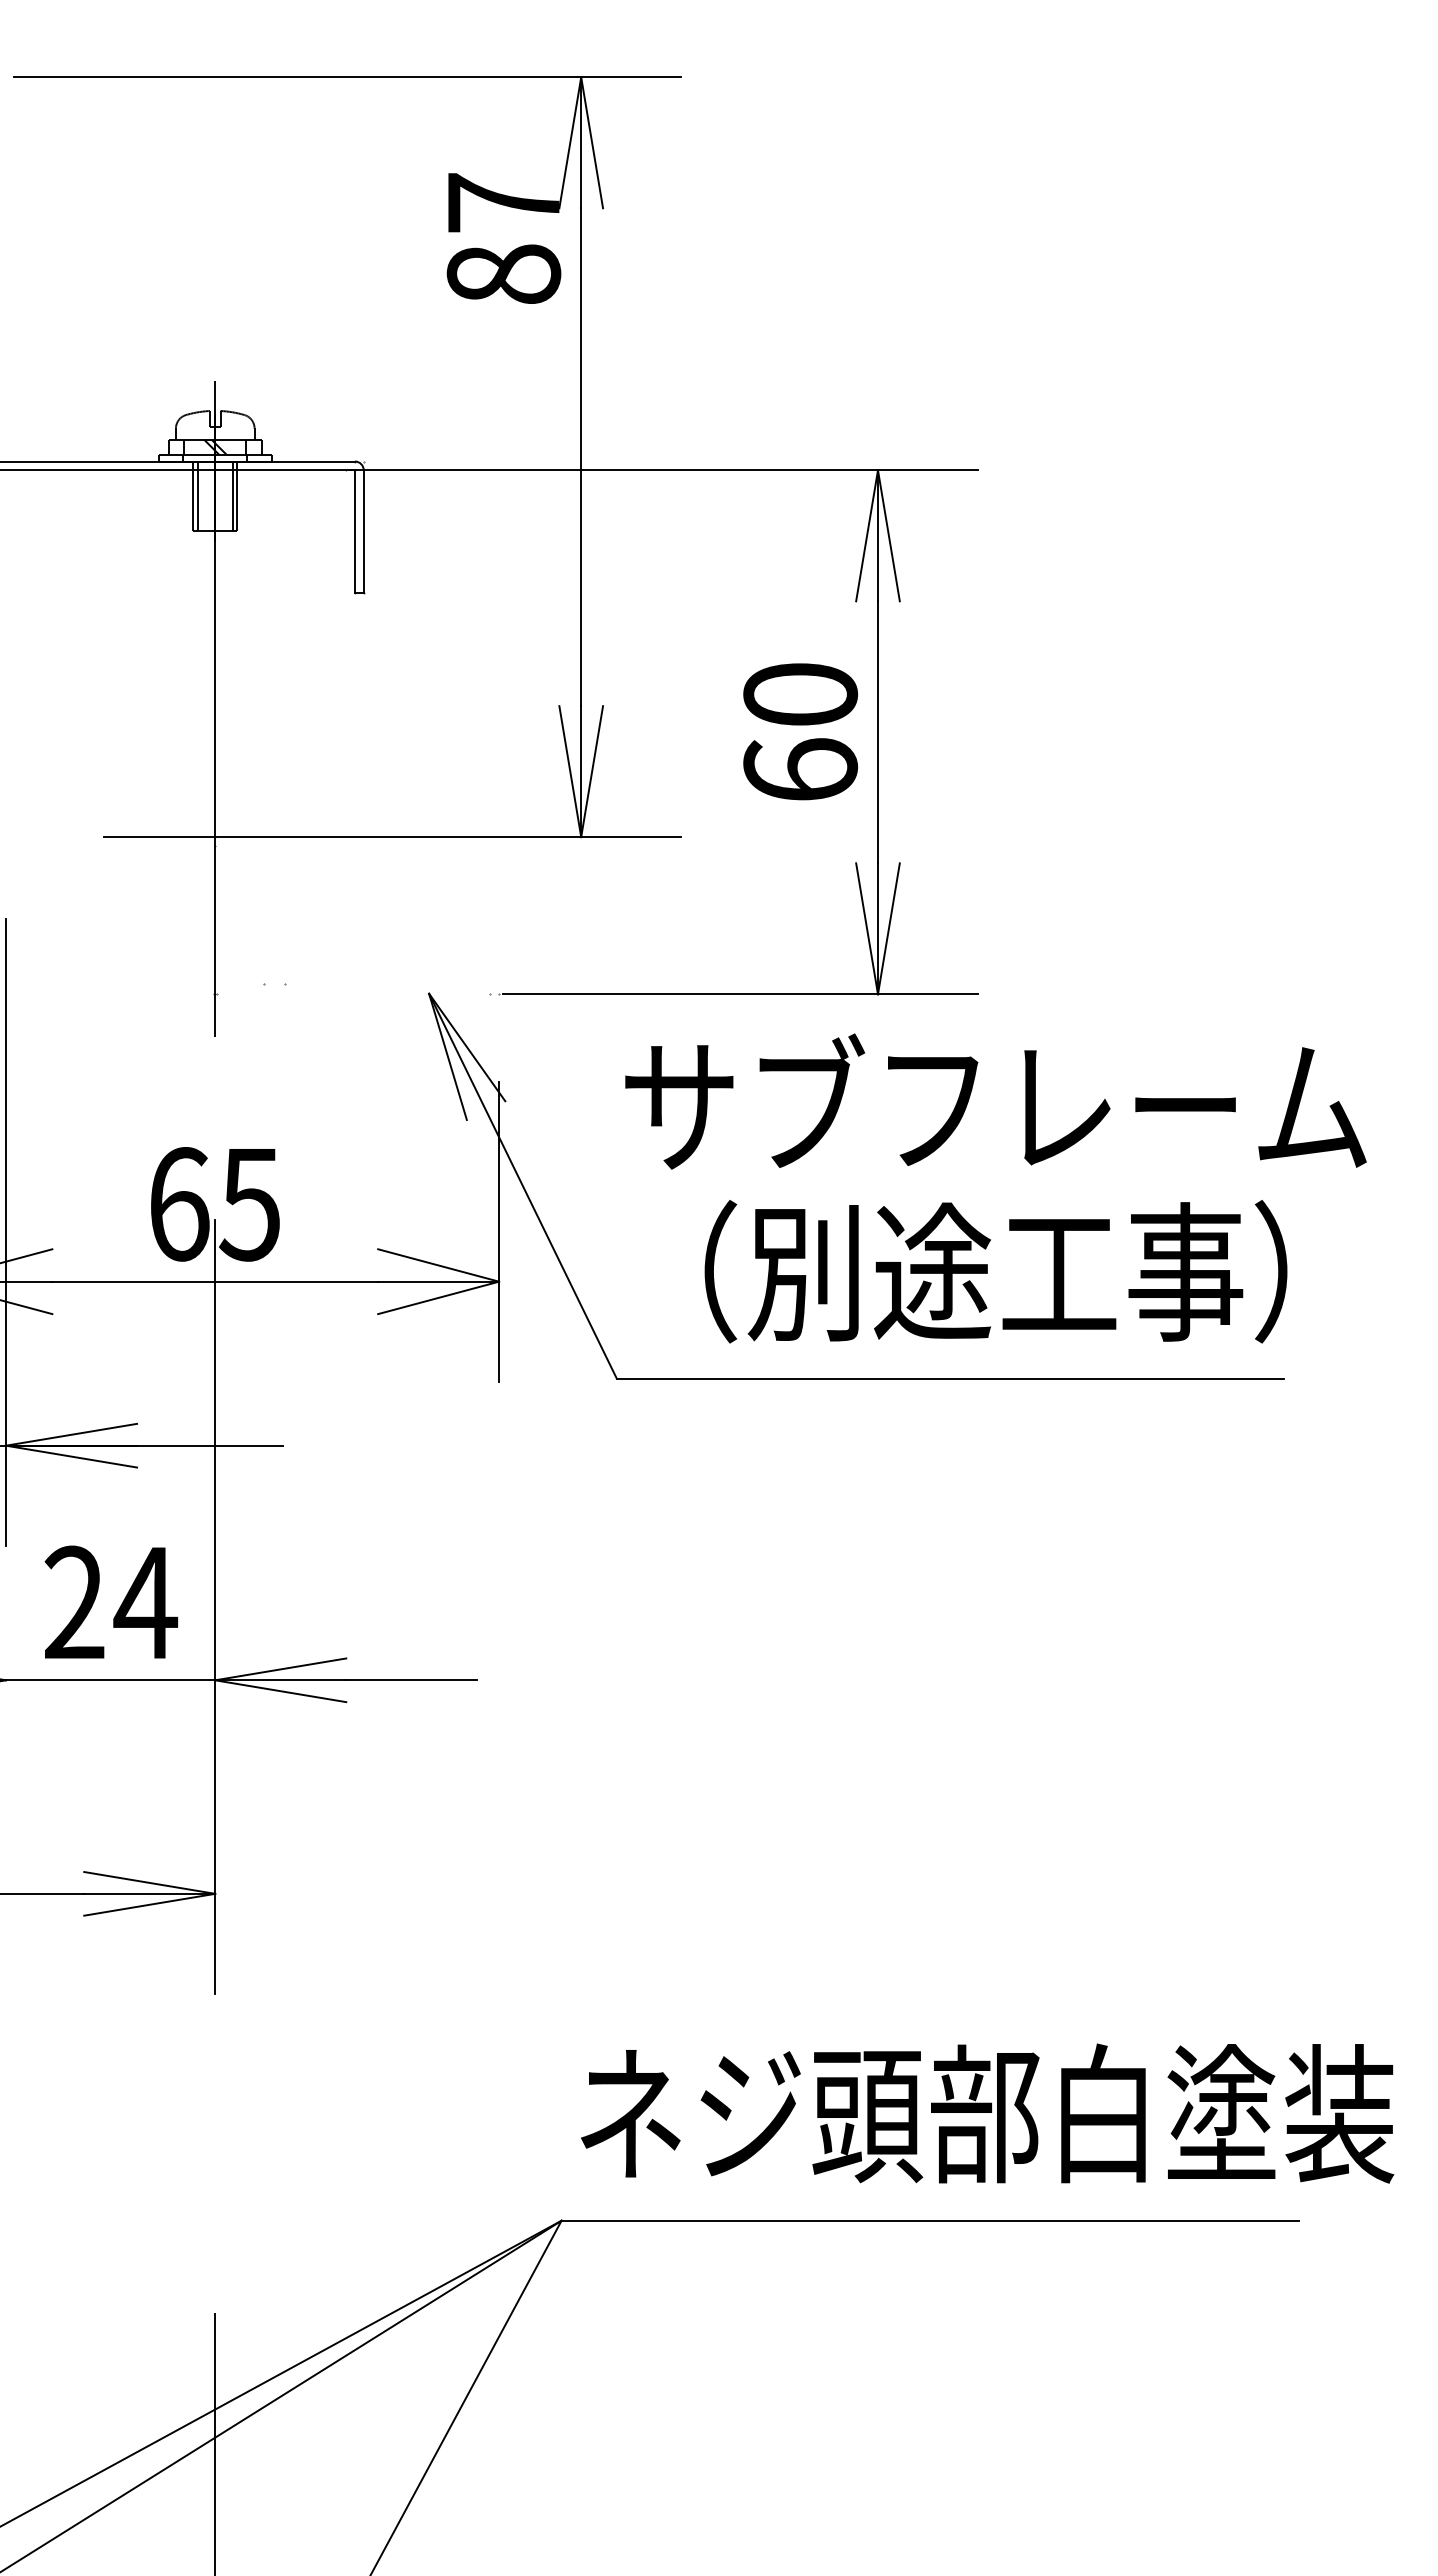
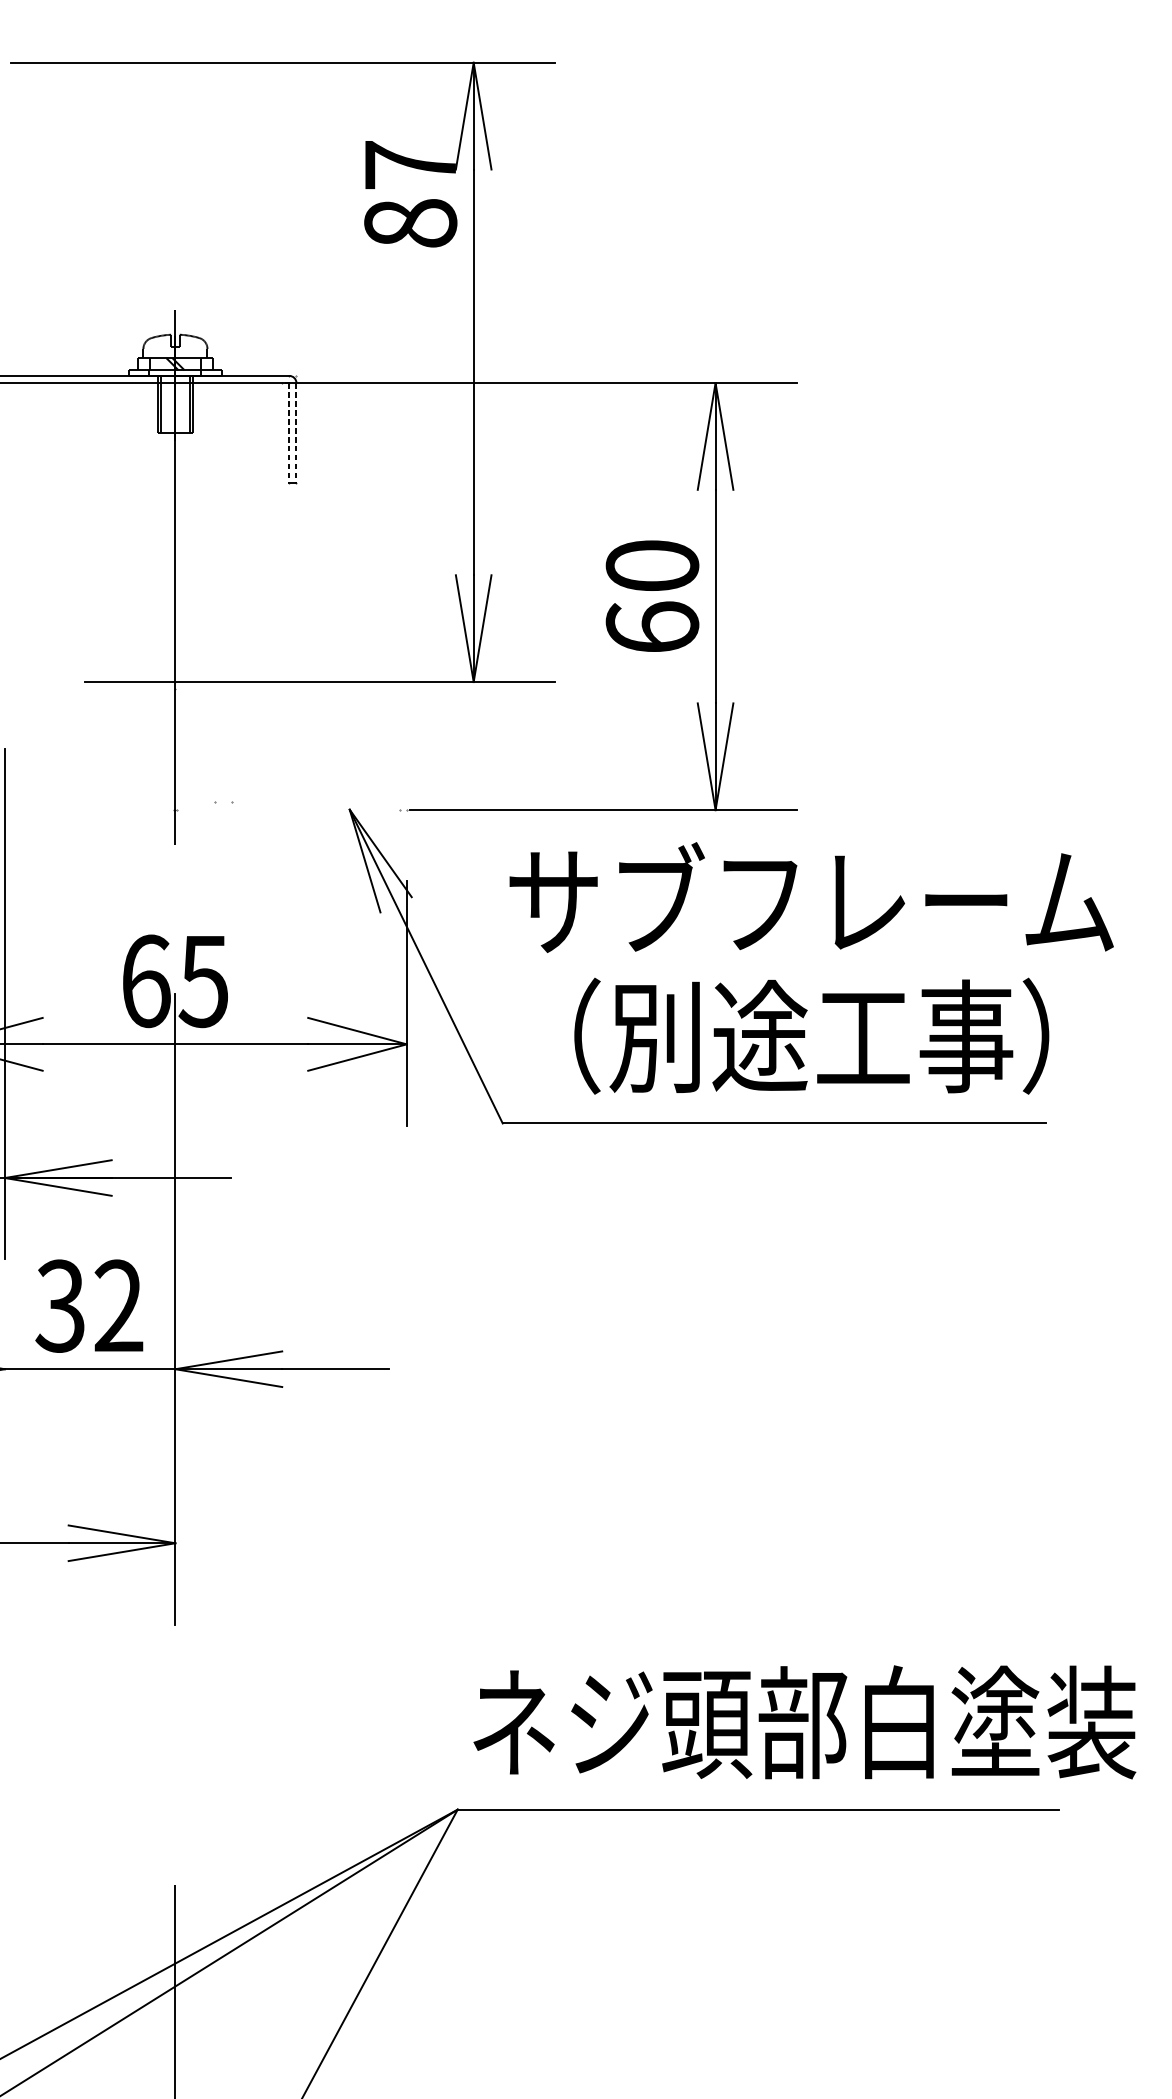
line: (355, 531) -> (289, 432), solid -> dashed
line: (363, 531) -> (296, 432), solid -> dashed
text: (110, 1602) -> (90, 1305), 24 -> 32

